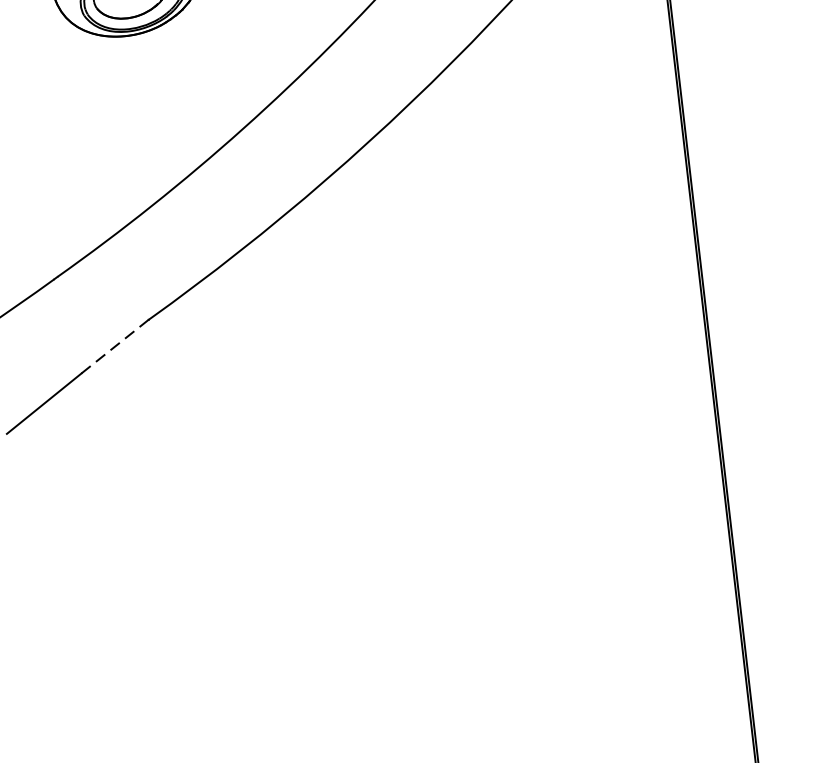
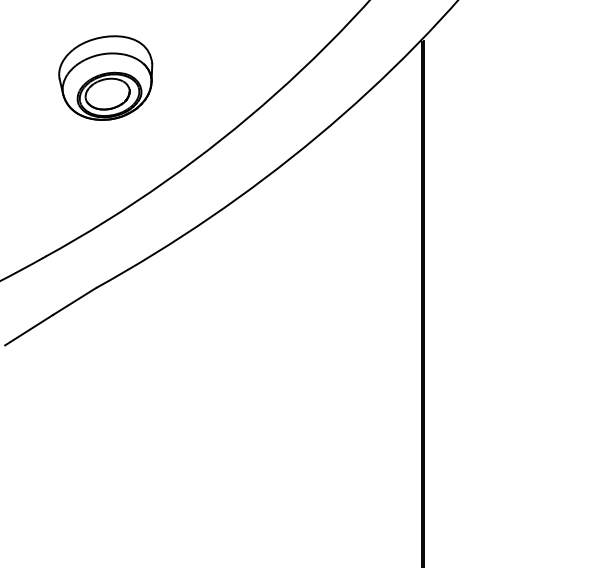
line: (116, 346) -> (75, 301), dashed -> solid

